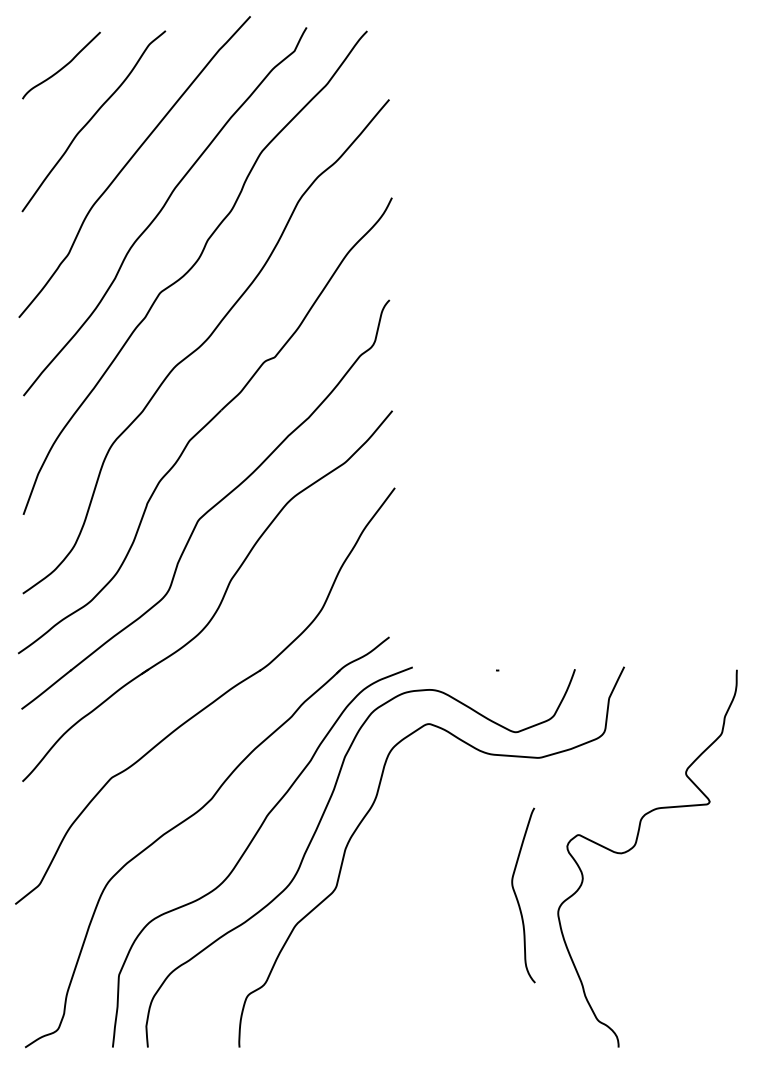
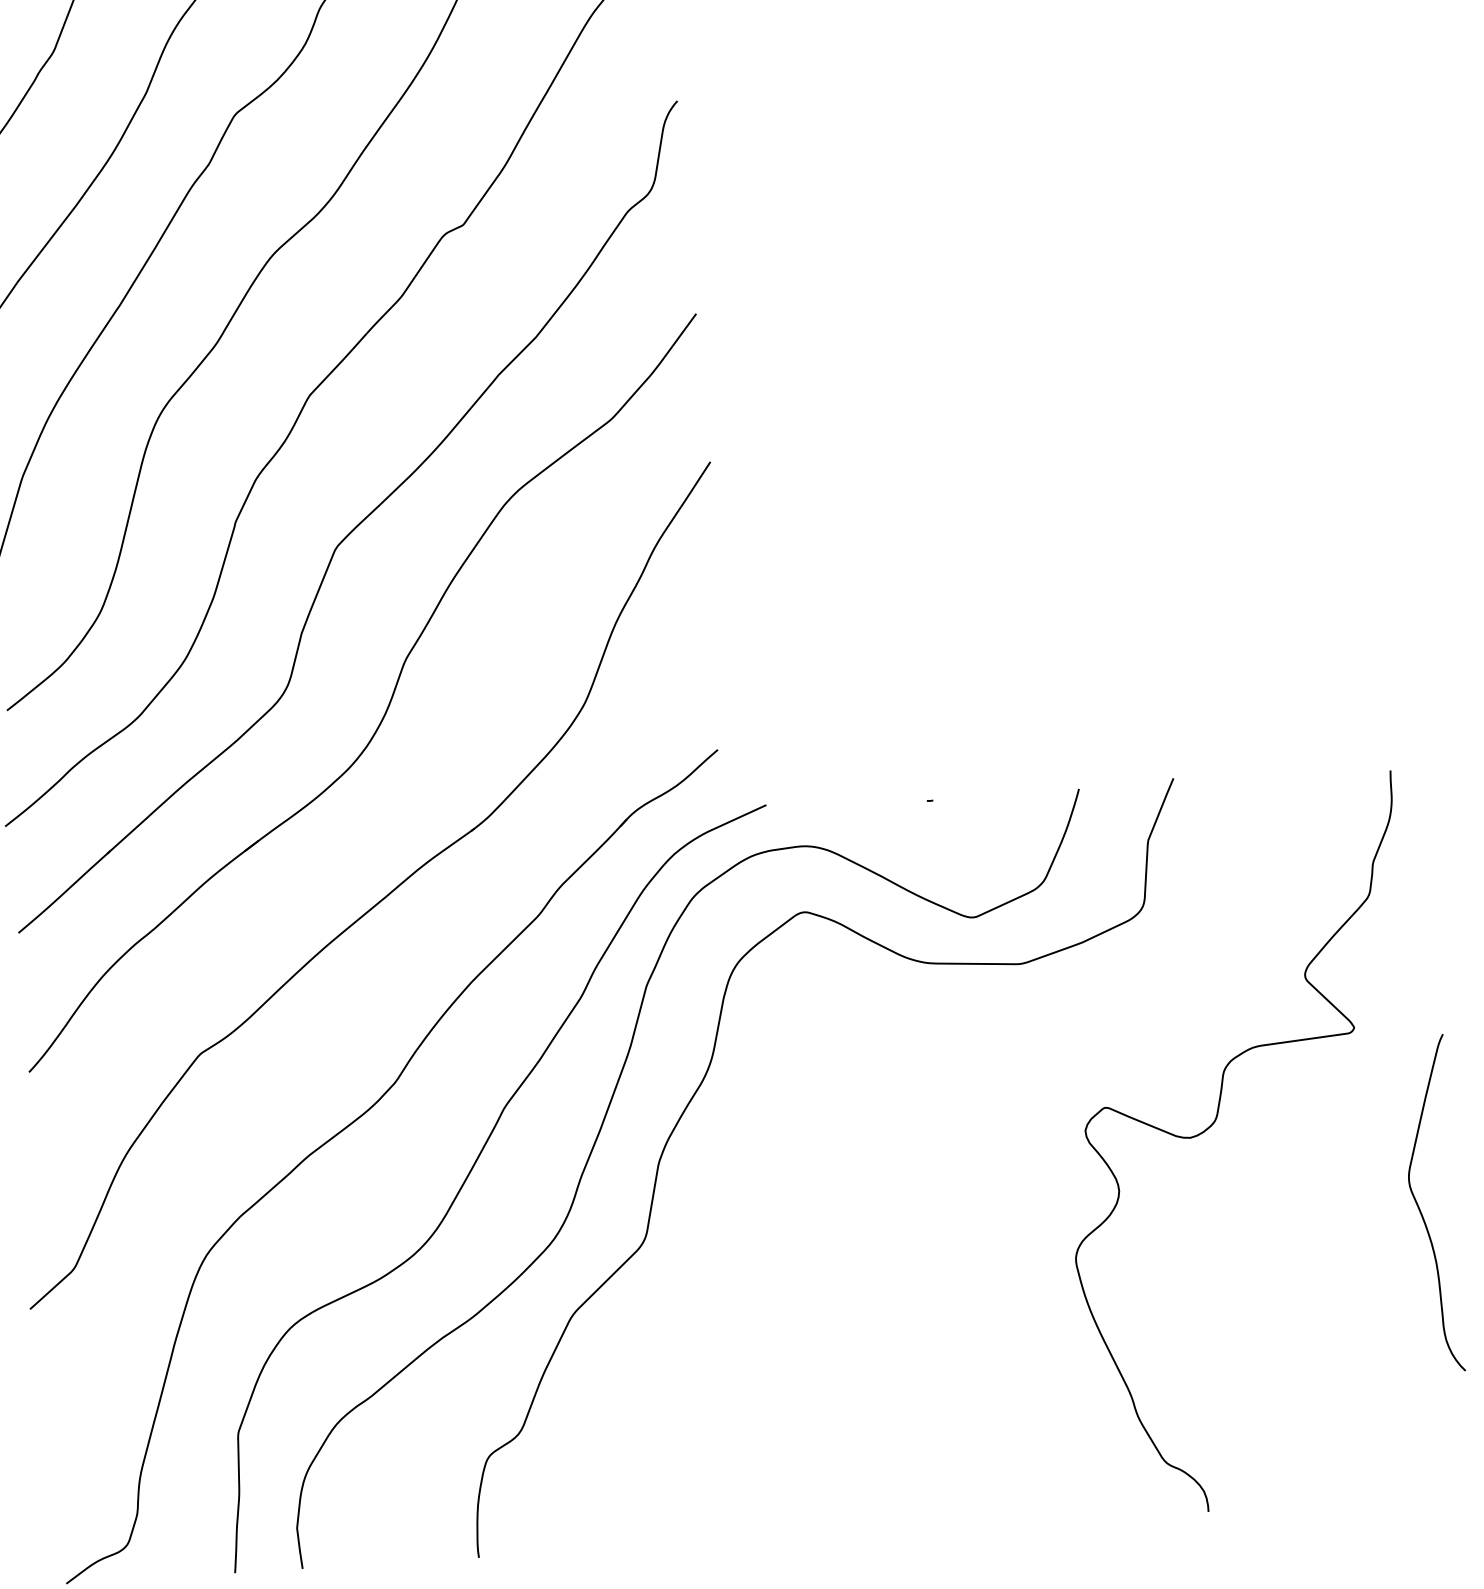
curve: (517, 896) -> (1420, 1206), moved

